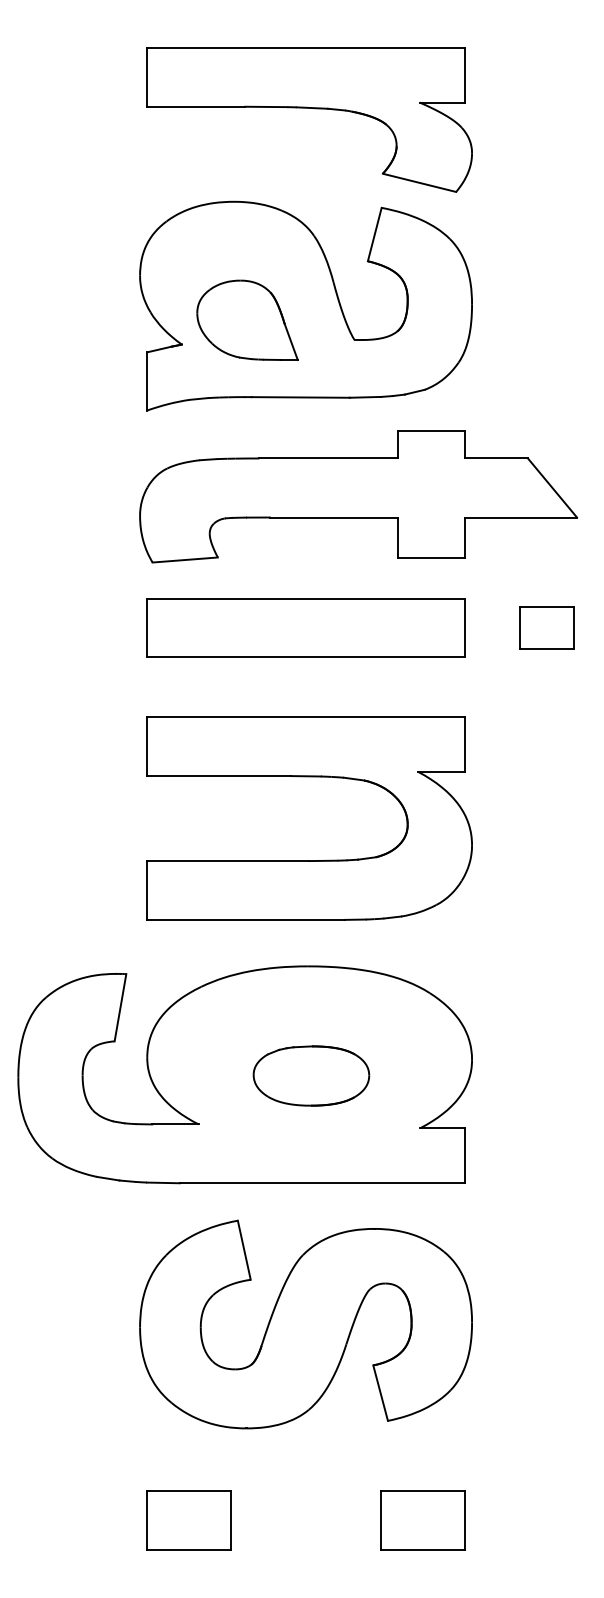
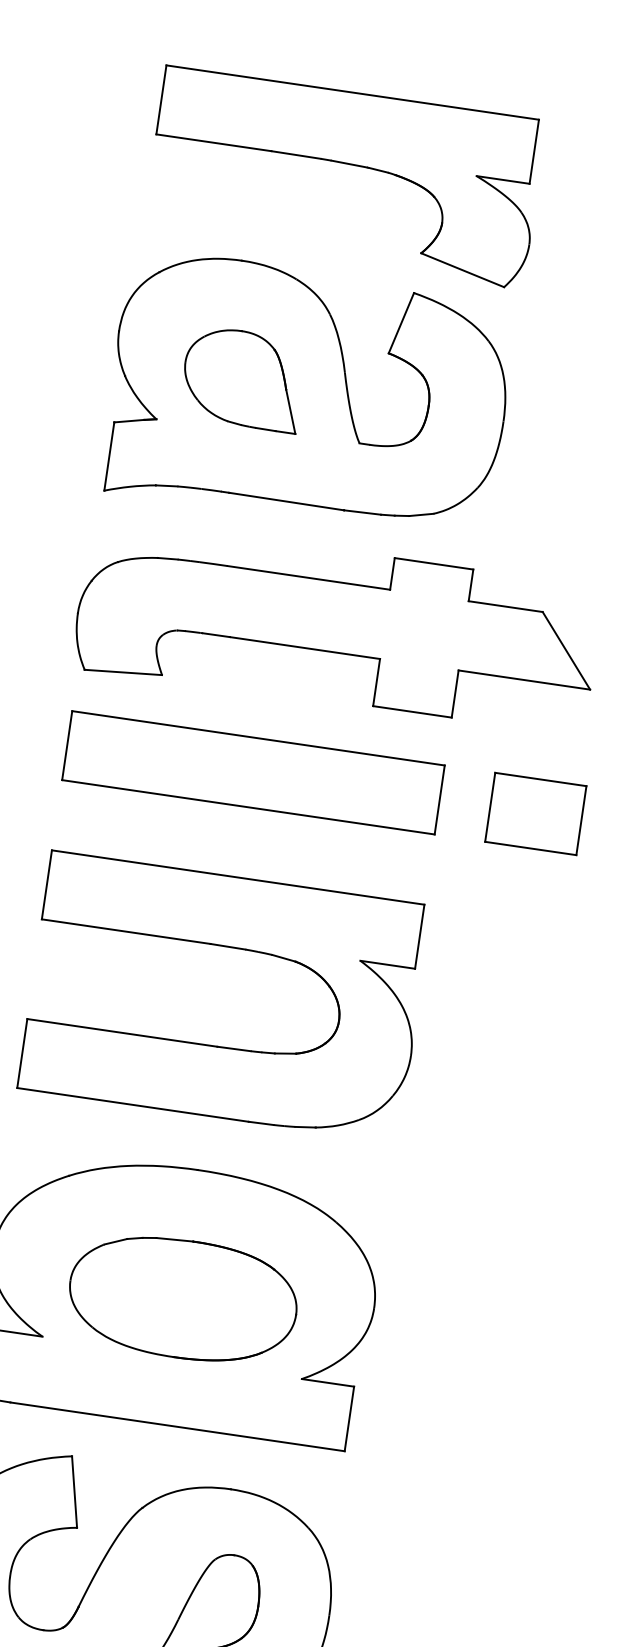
part: (247, 319) -> (243, 377), moved
part: (546, 627) -> (535, 813), size x1.43
part: (311, 1075) -> (183, 1298), size x1.67

